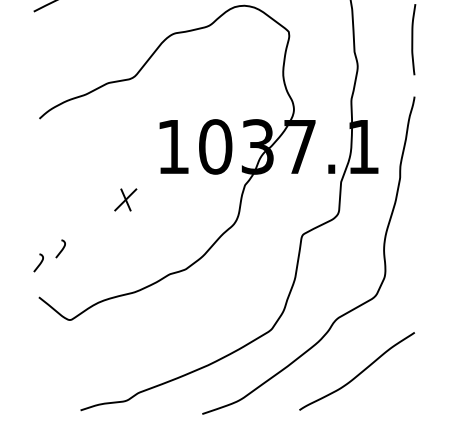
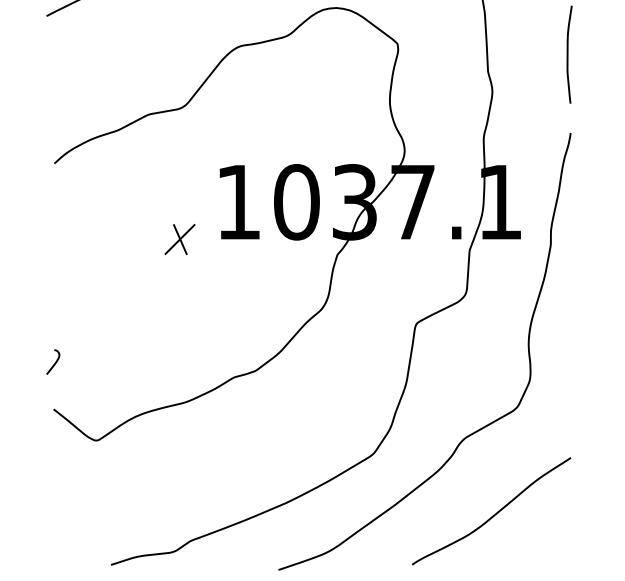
part: (125, 199) -> (179, 238), moved
curve: (61, 249) -> (84, 343), removed

